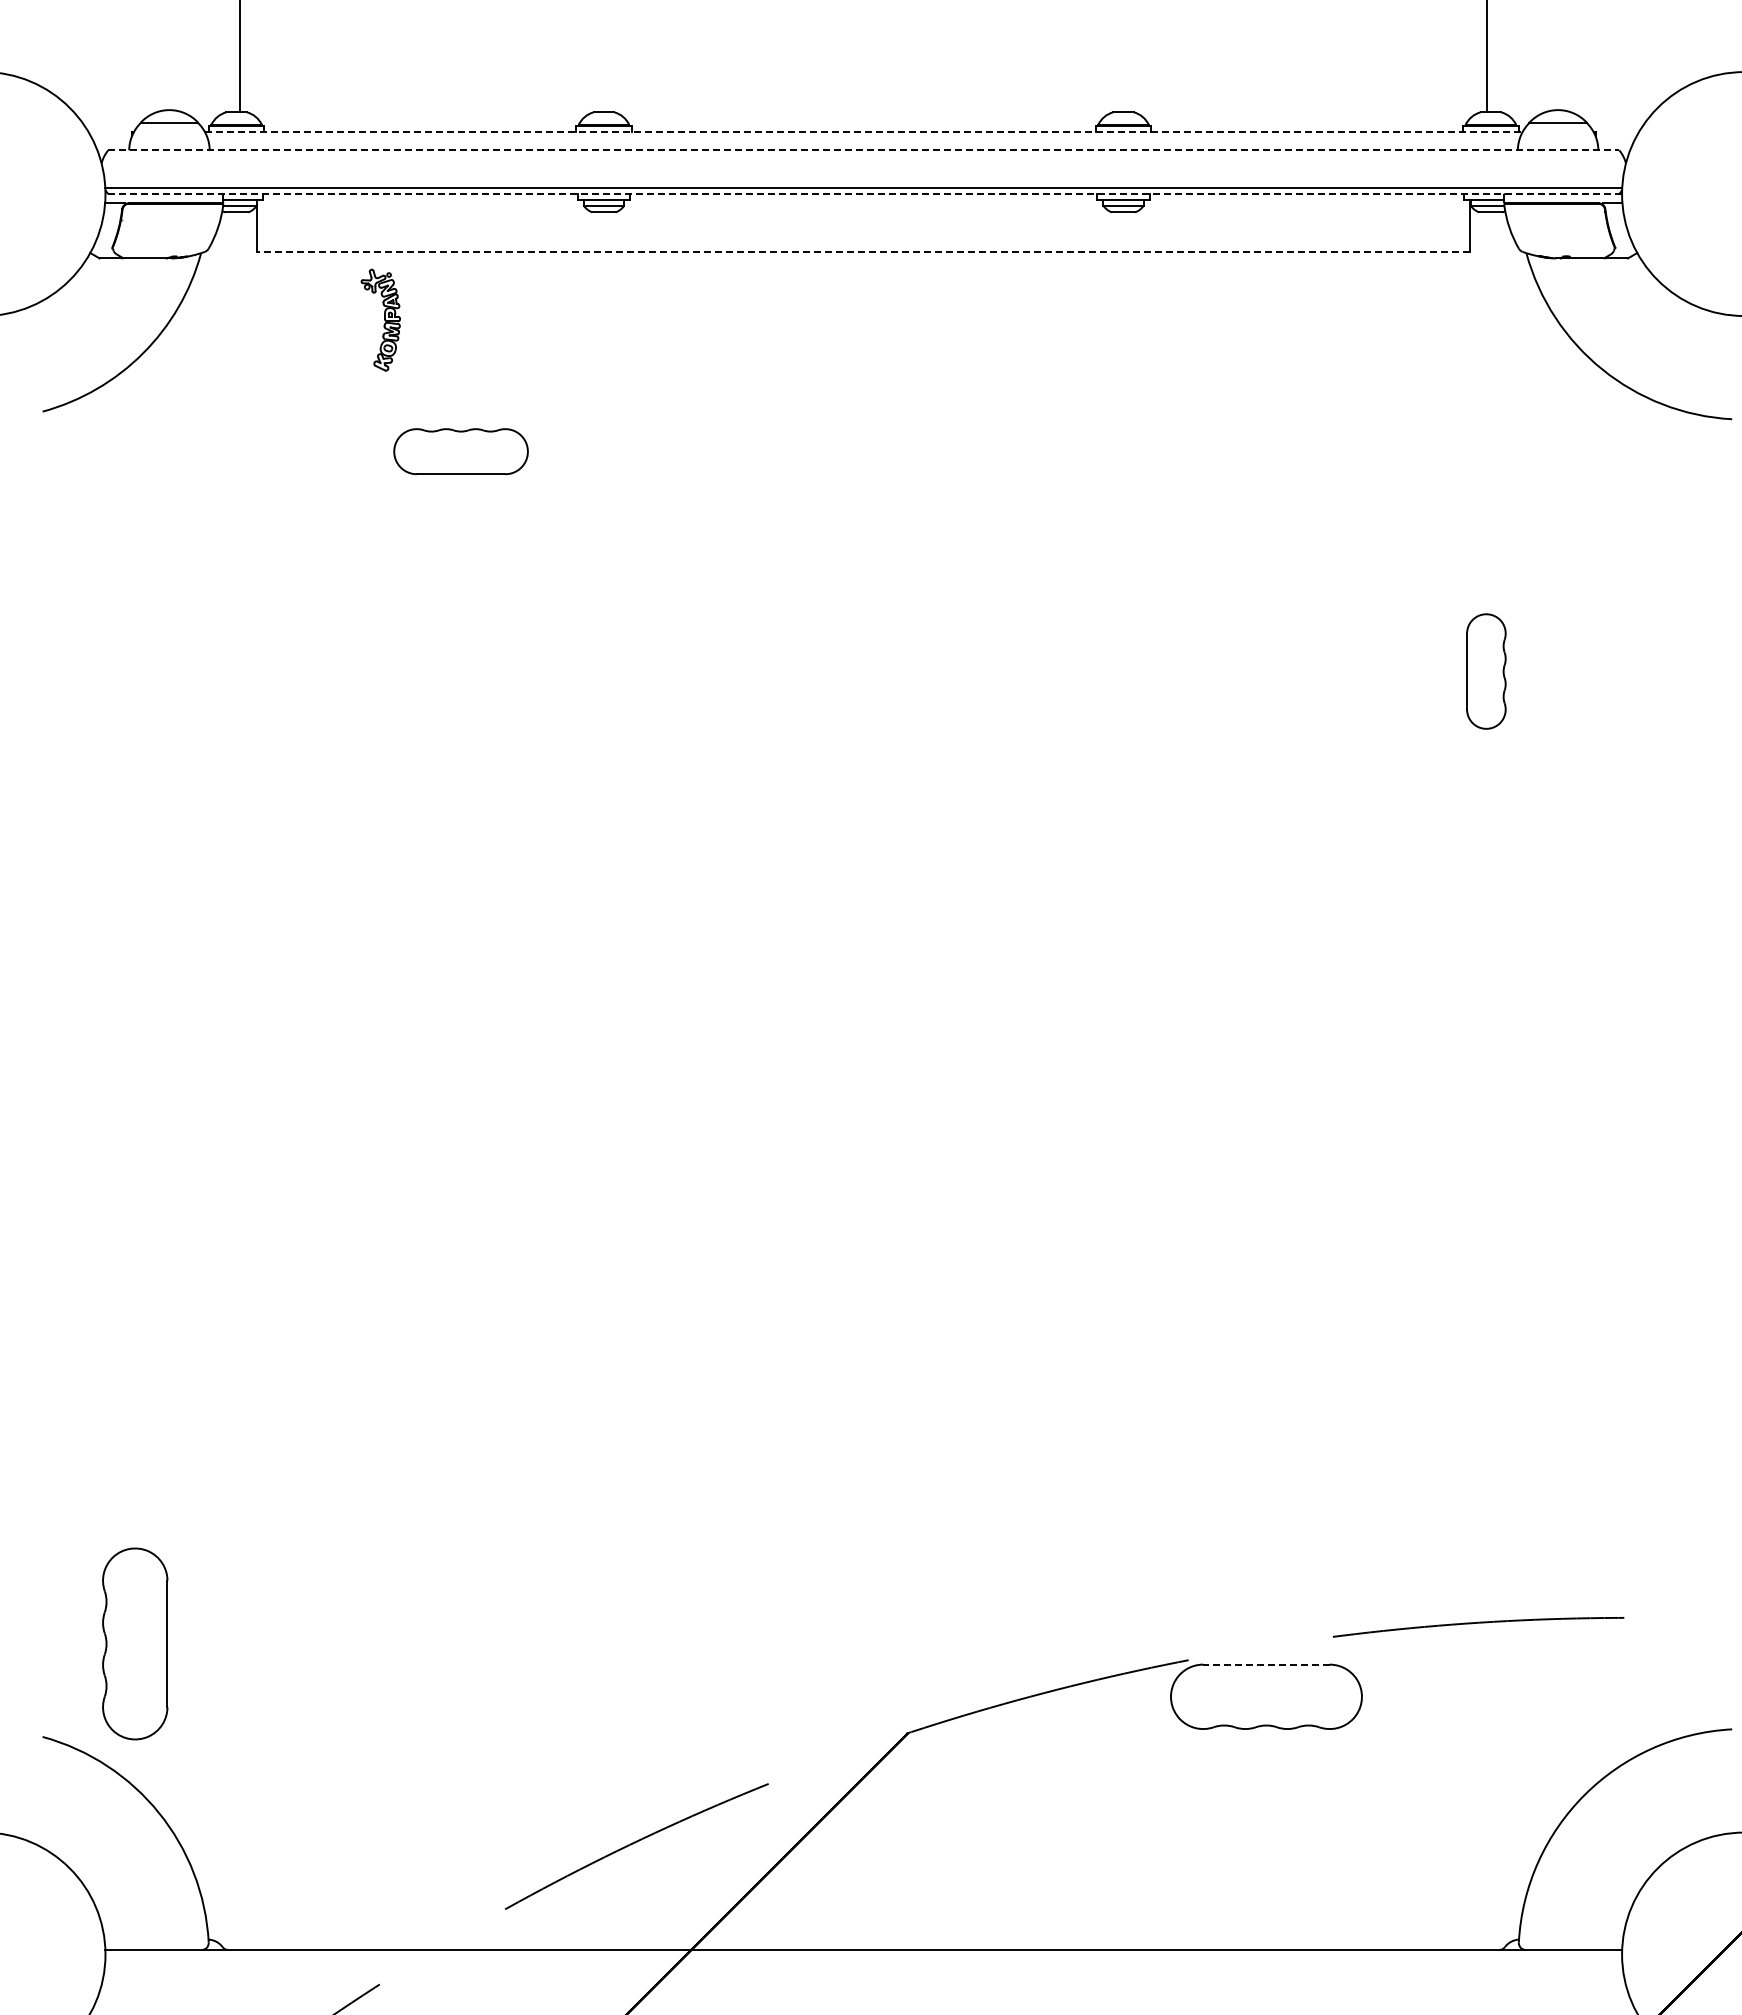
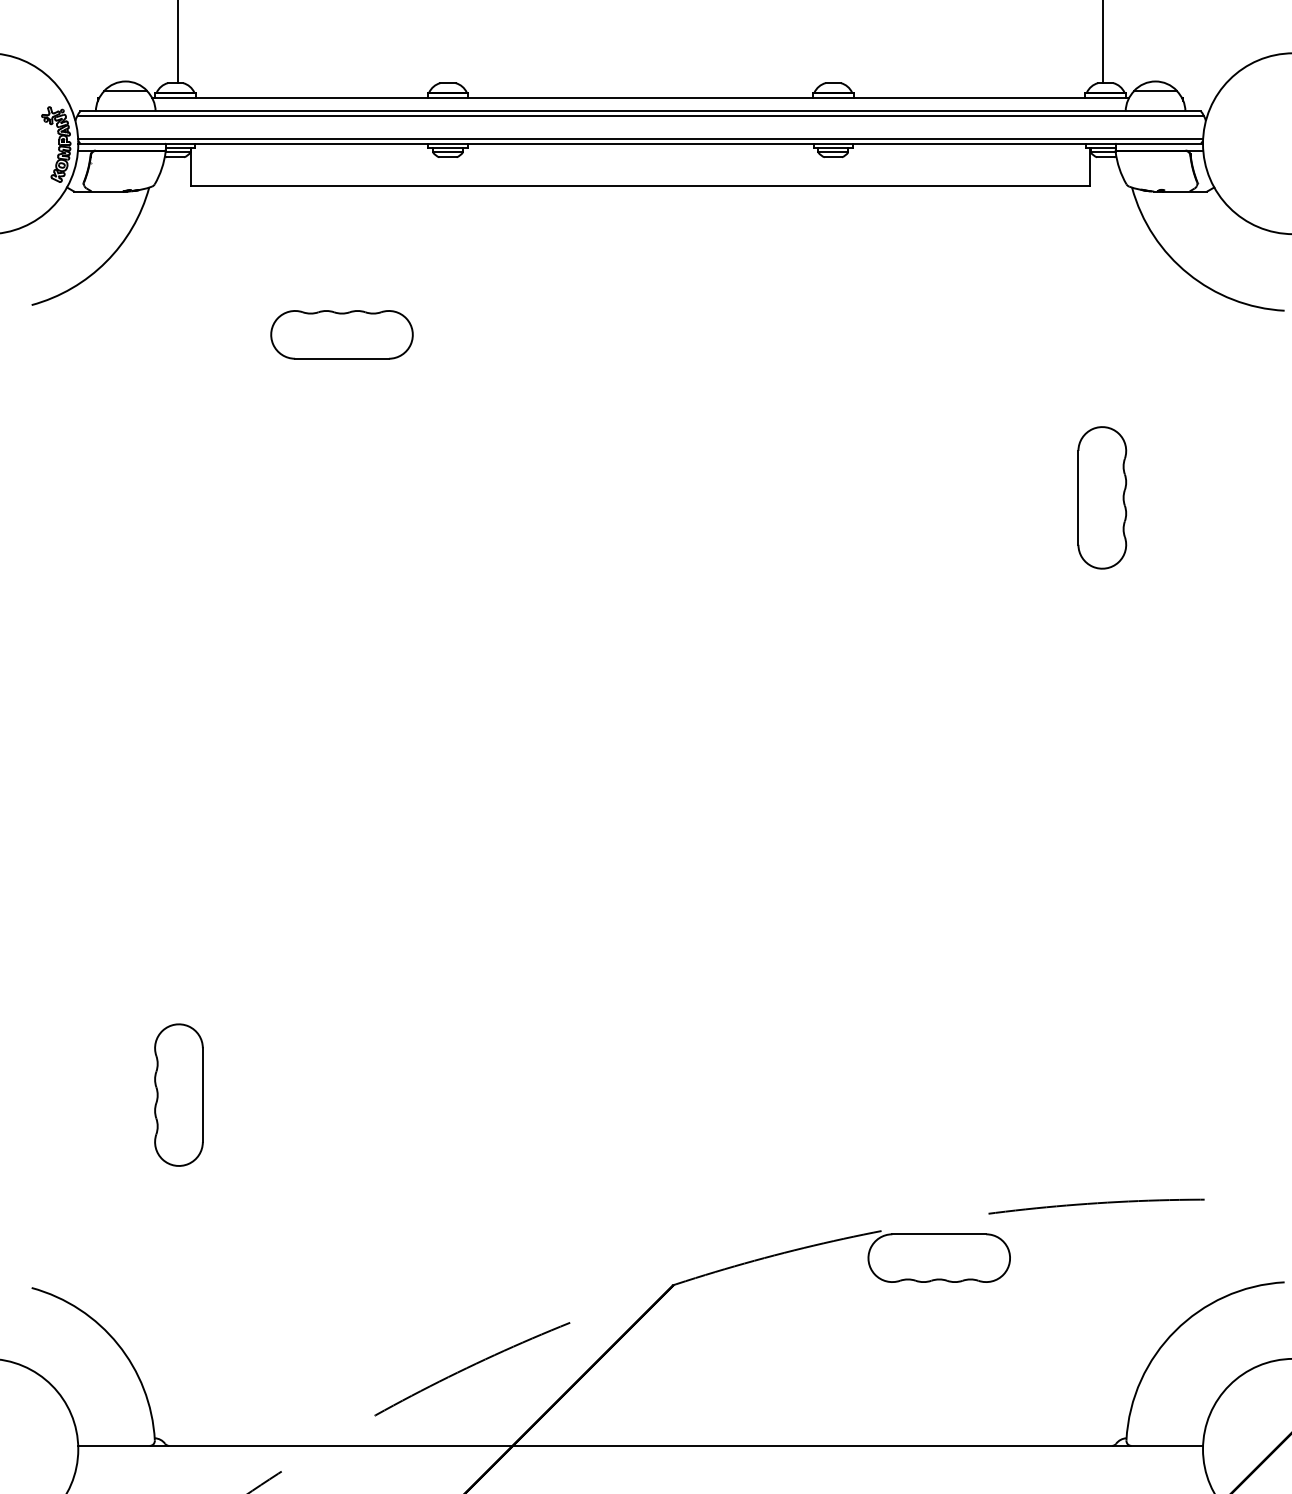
line: (863, 131) -> (640, 97), dashed -> solid
line: (863, 150) -> (640, 111), dashed -> solid
line: (863, 156) -> (640, 115), added
line: (863, 194) -> (640, 144), dashed -> solid
line: (863, 251) -> (640, 186), dashed -> solid
part: (380, 319) -> (56, 144), moved
part: (460, 451) -> (341, 334), size x1.43
part: (1486, 671) -> (1102, 497), size x1.67
part: (135, 1643) -> (179, 1094), moved
line: (1265, 1664) -> (938, 1234), dashed -> solid

